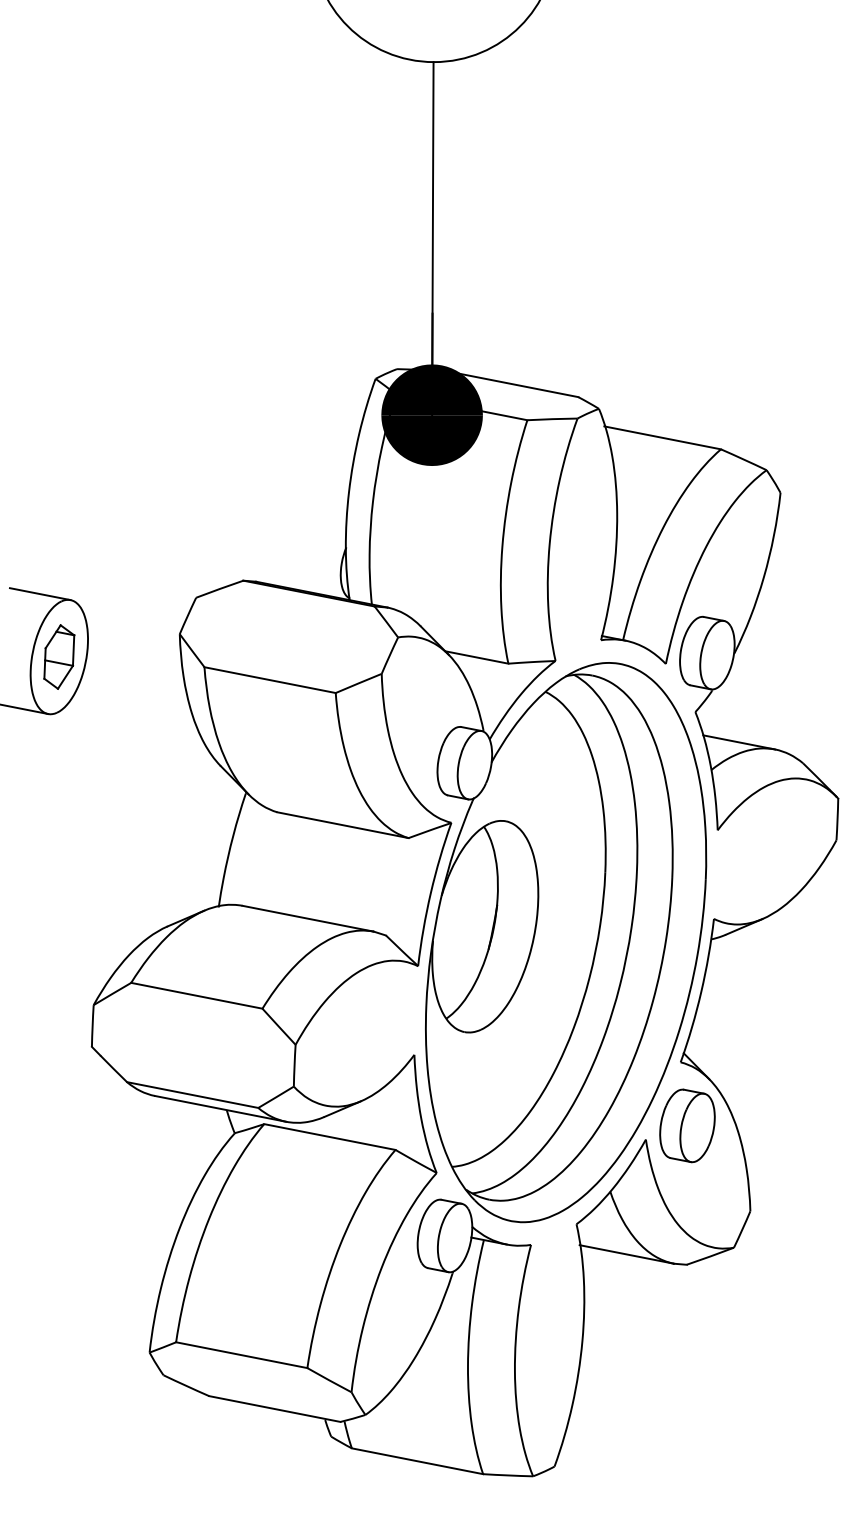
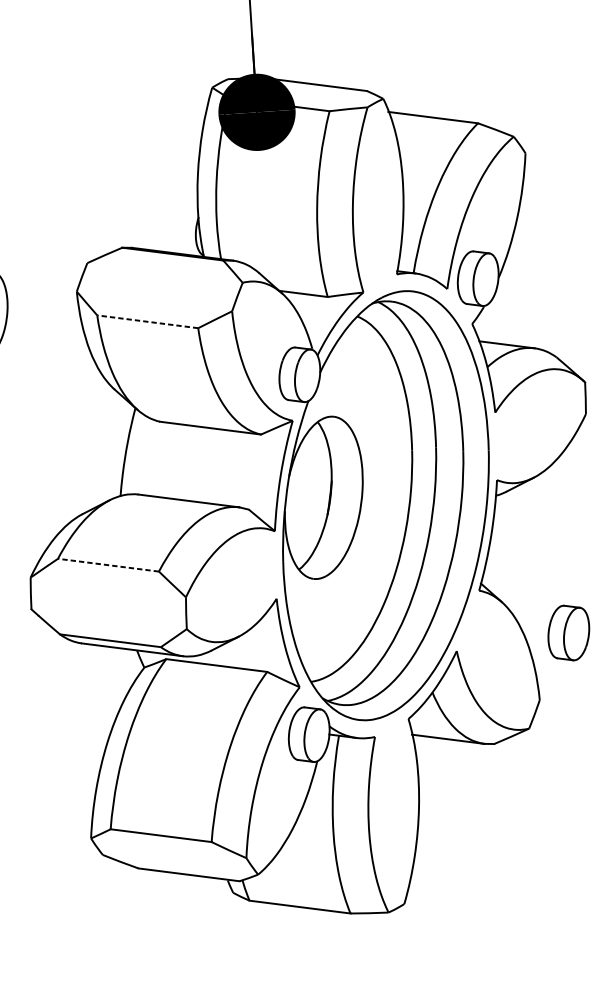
line: (270, 680) -> (148, 322), solid -> dashed
line: (196, 995) -> (108, 565), solid -> dashed
part: (687, 1125) -> (568, 632), moved

